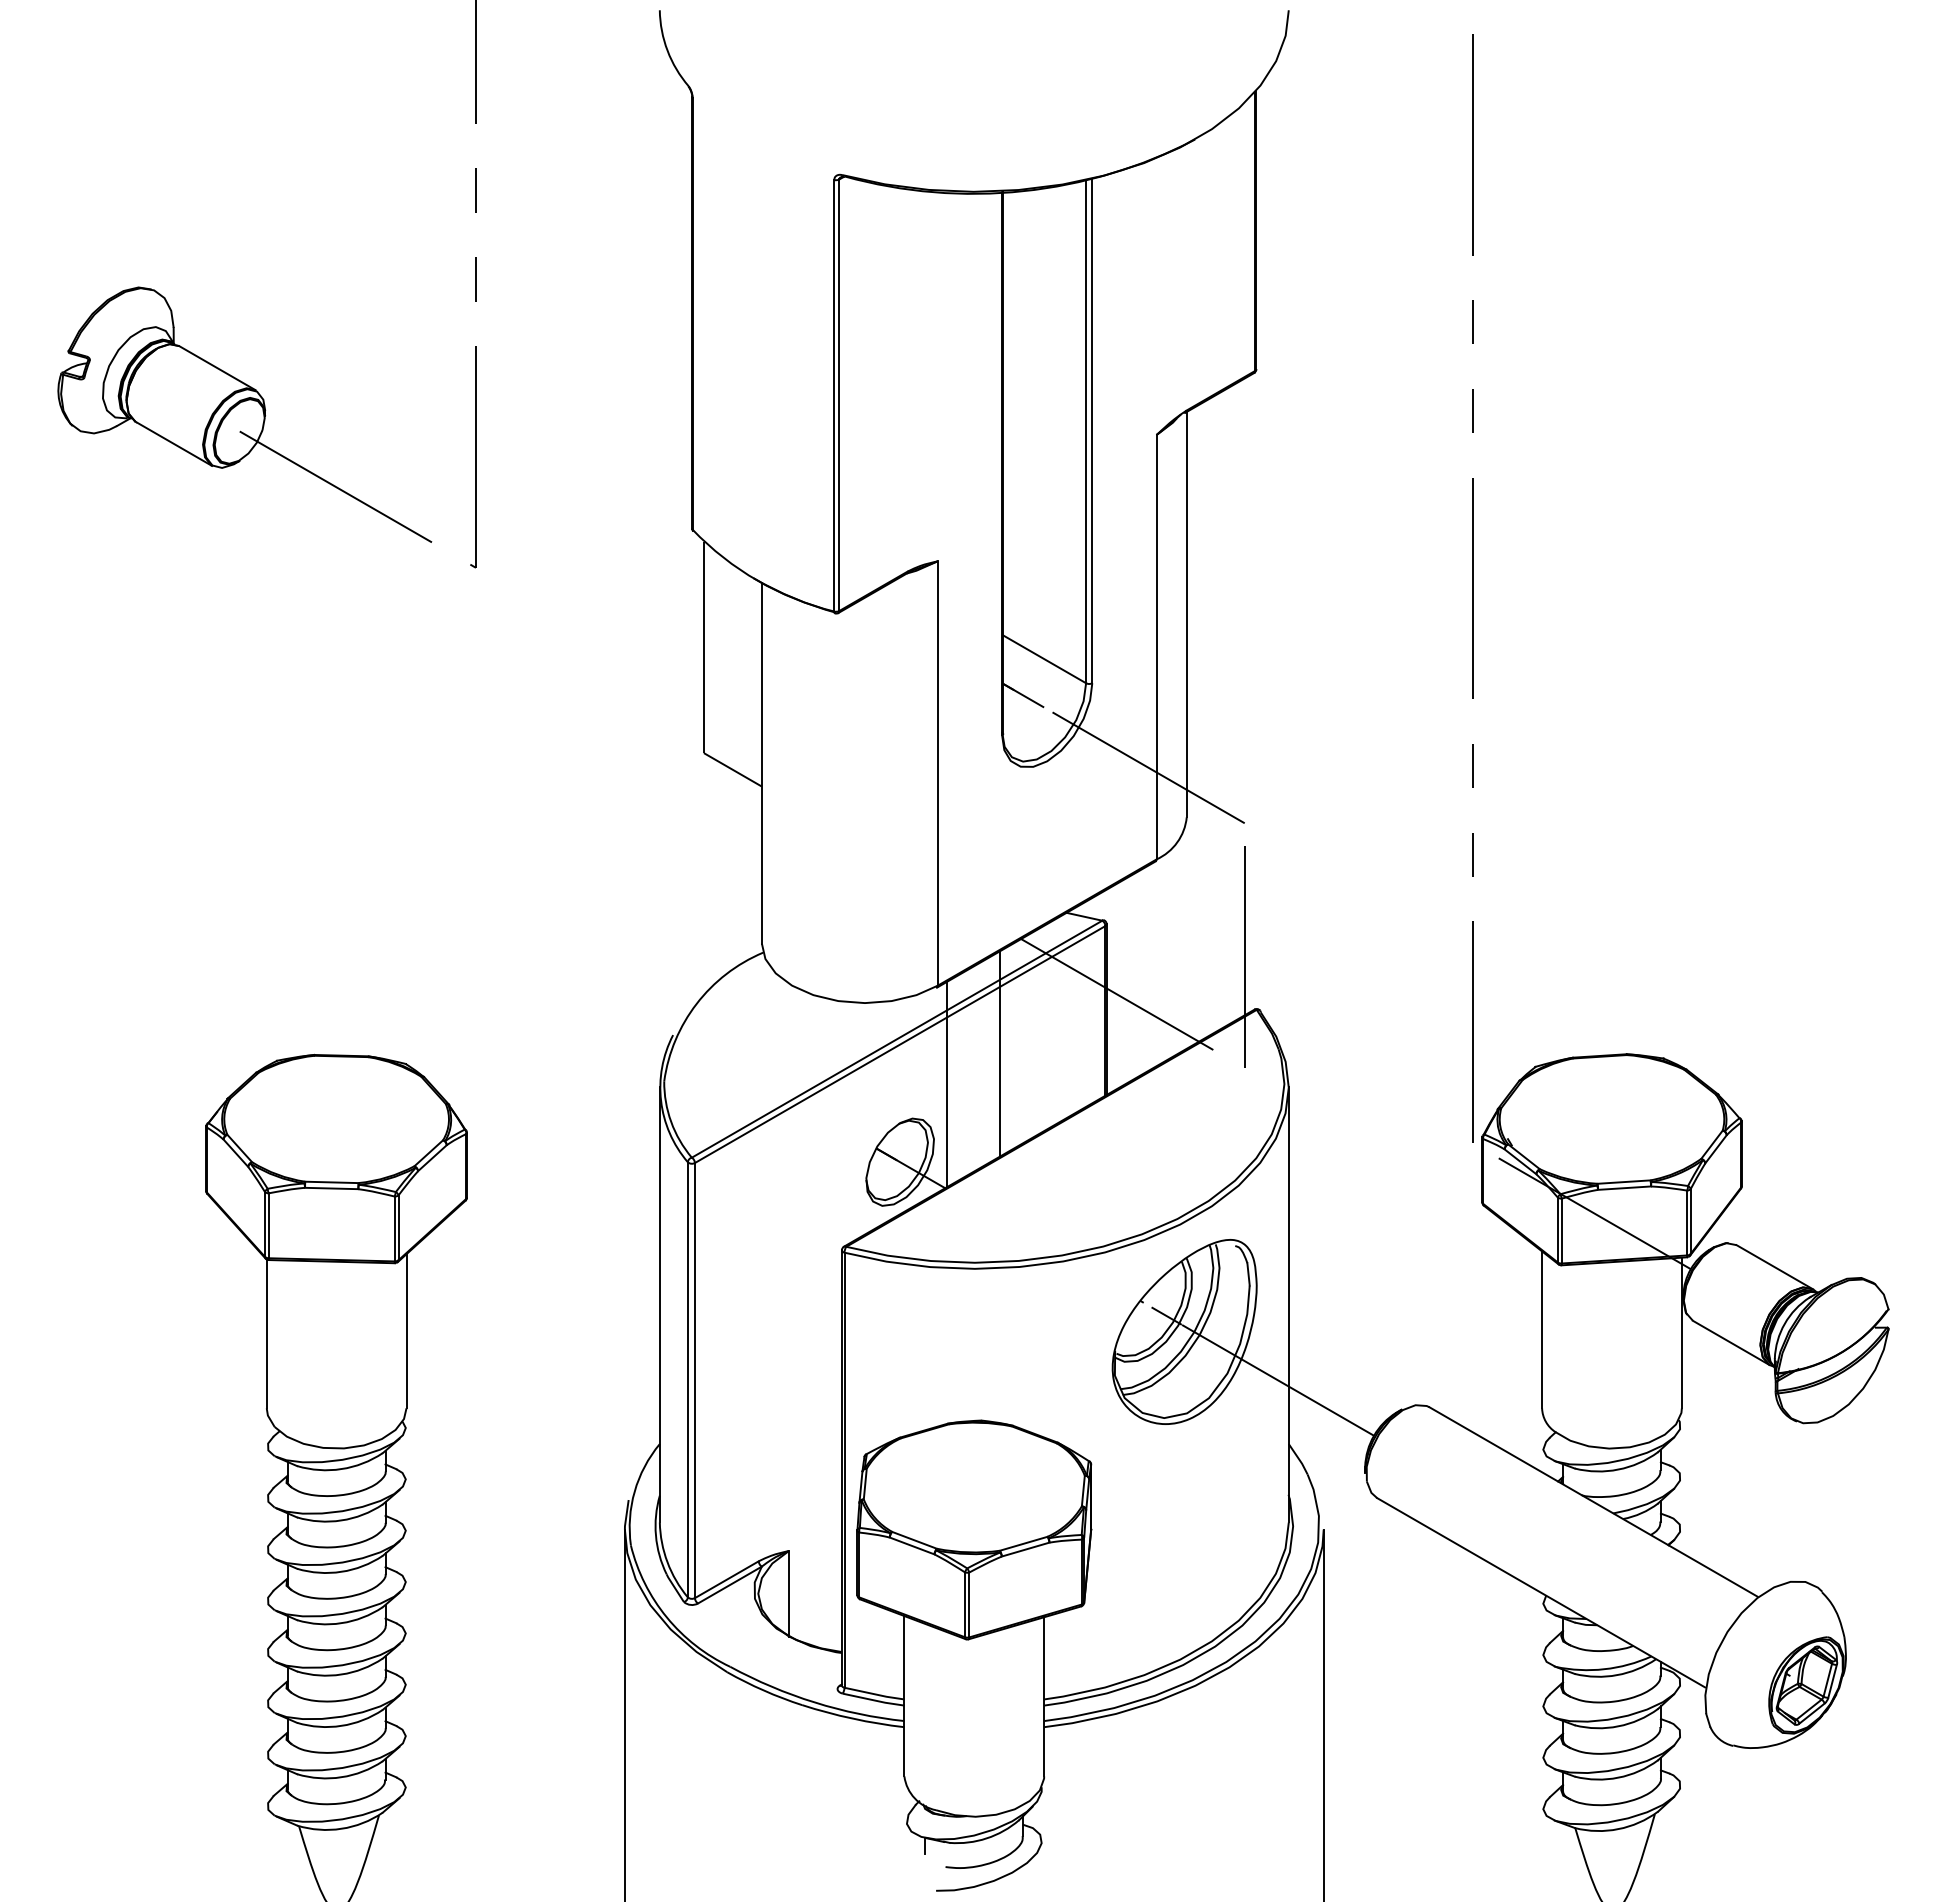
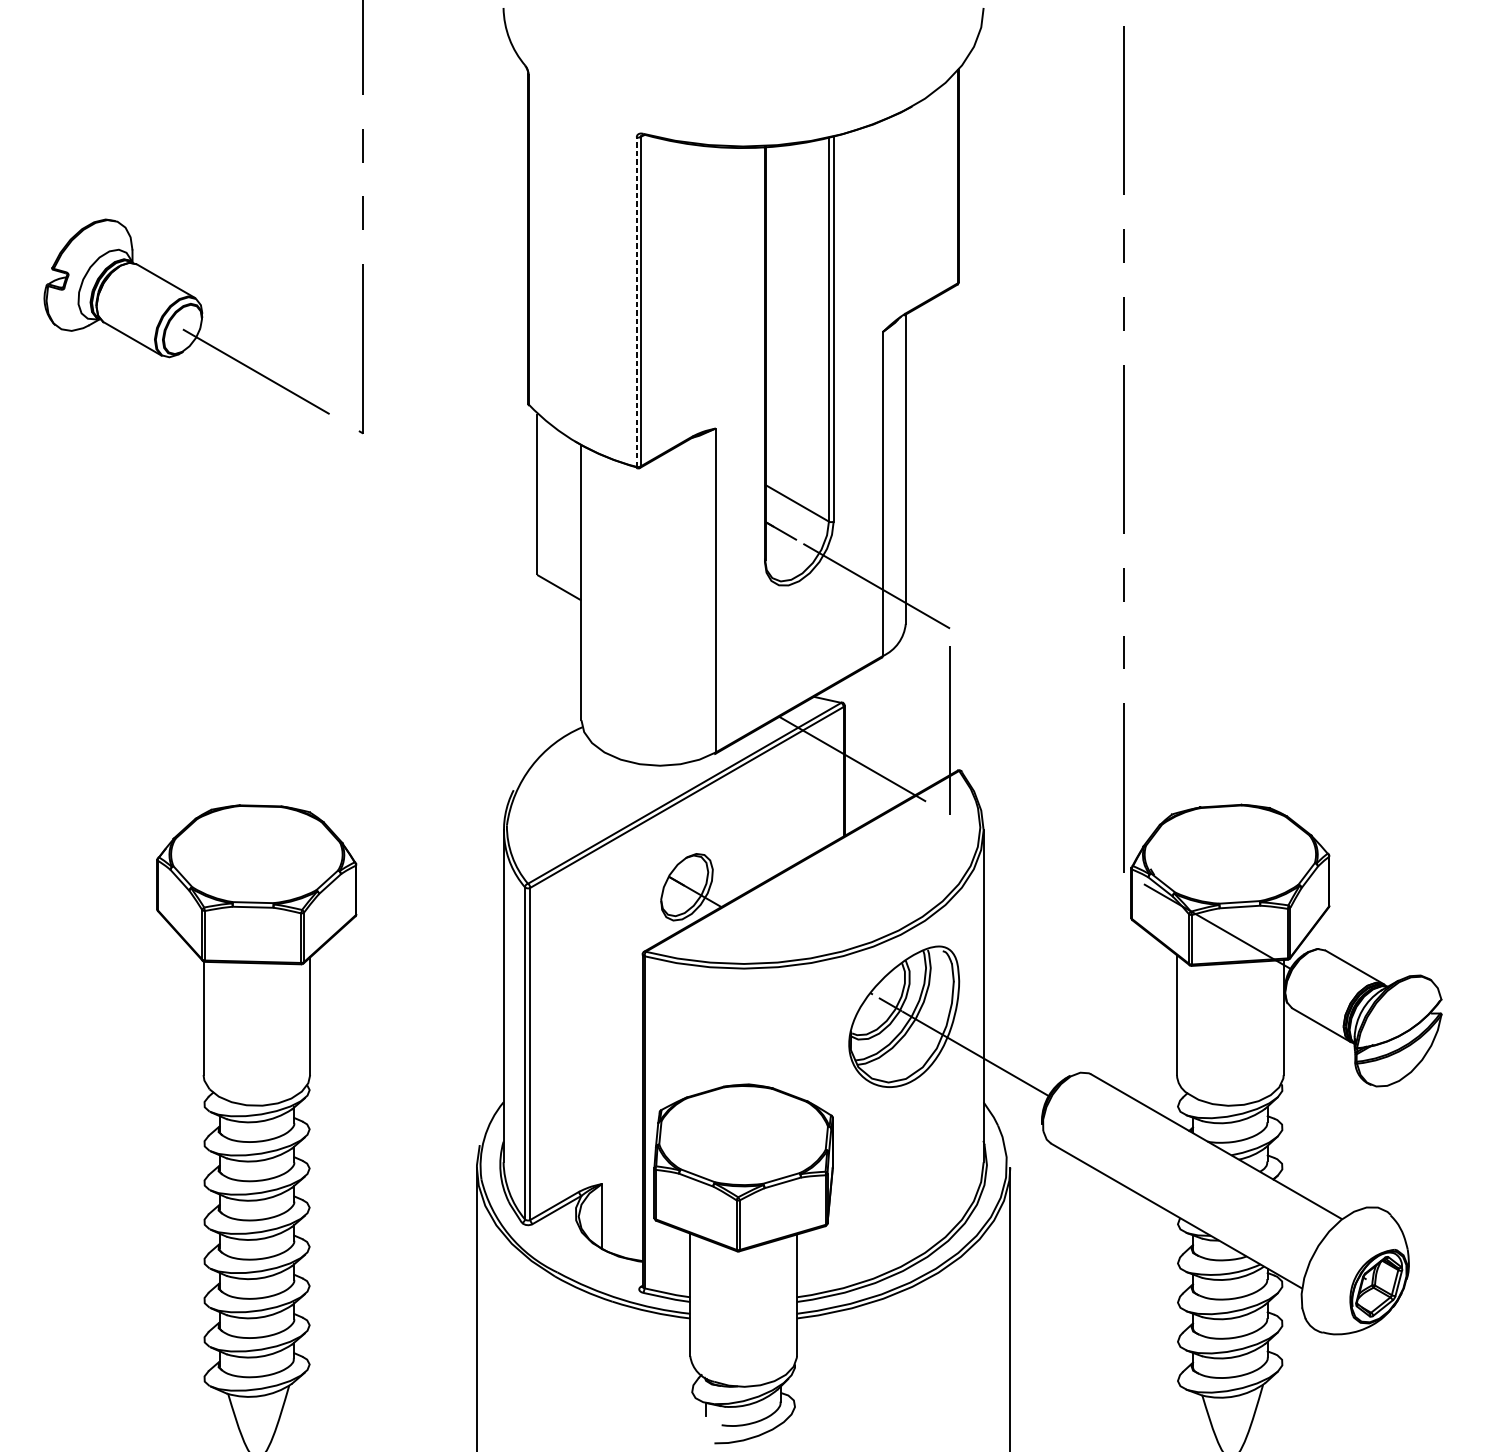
line: (834, 395) -> (636, 301), solid -> dashed
line: (1000, 1053) -> (763, 804), removed
line: (947, 1084) -> (723, 827), removed

